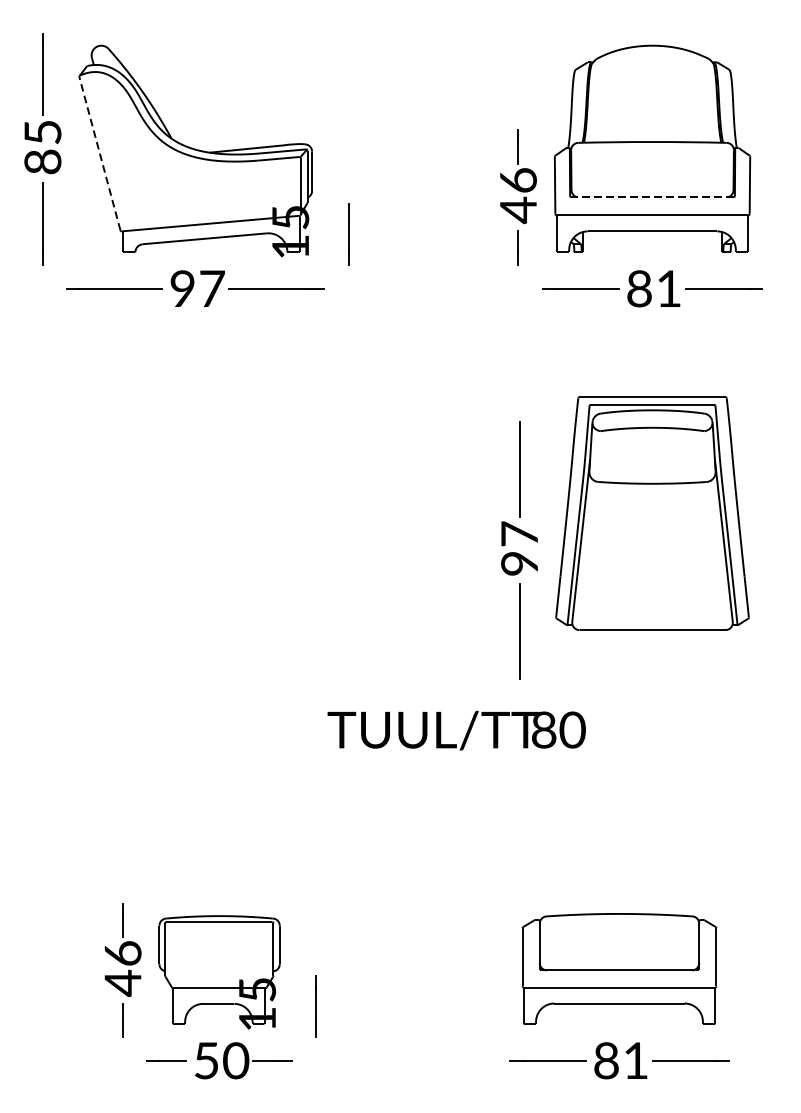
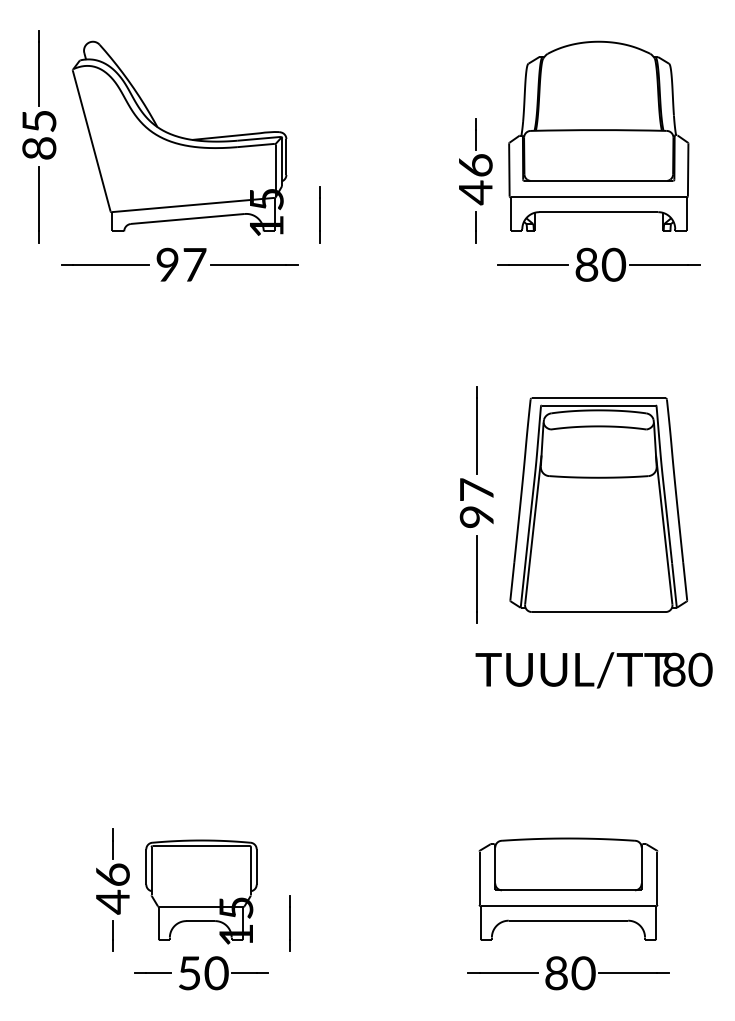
line: (99, 153) -> (91, 140), dashed -> solid
line: (652, 196) -> (598, 180), dashed -> solid
text: (668, 288) -> (613, 264), 81 -> 80
part: (652, 512) -> (598, 504), moved
text: (456, 730) -> (593, 670), moved
text: (635, 1061) -> (583, 973), 81 -> 80

